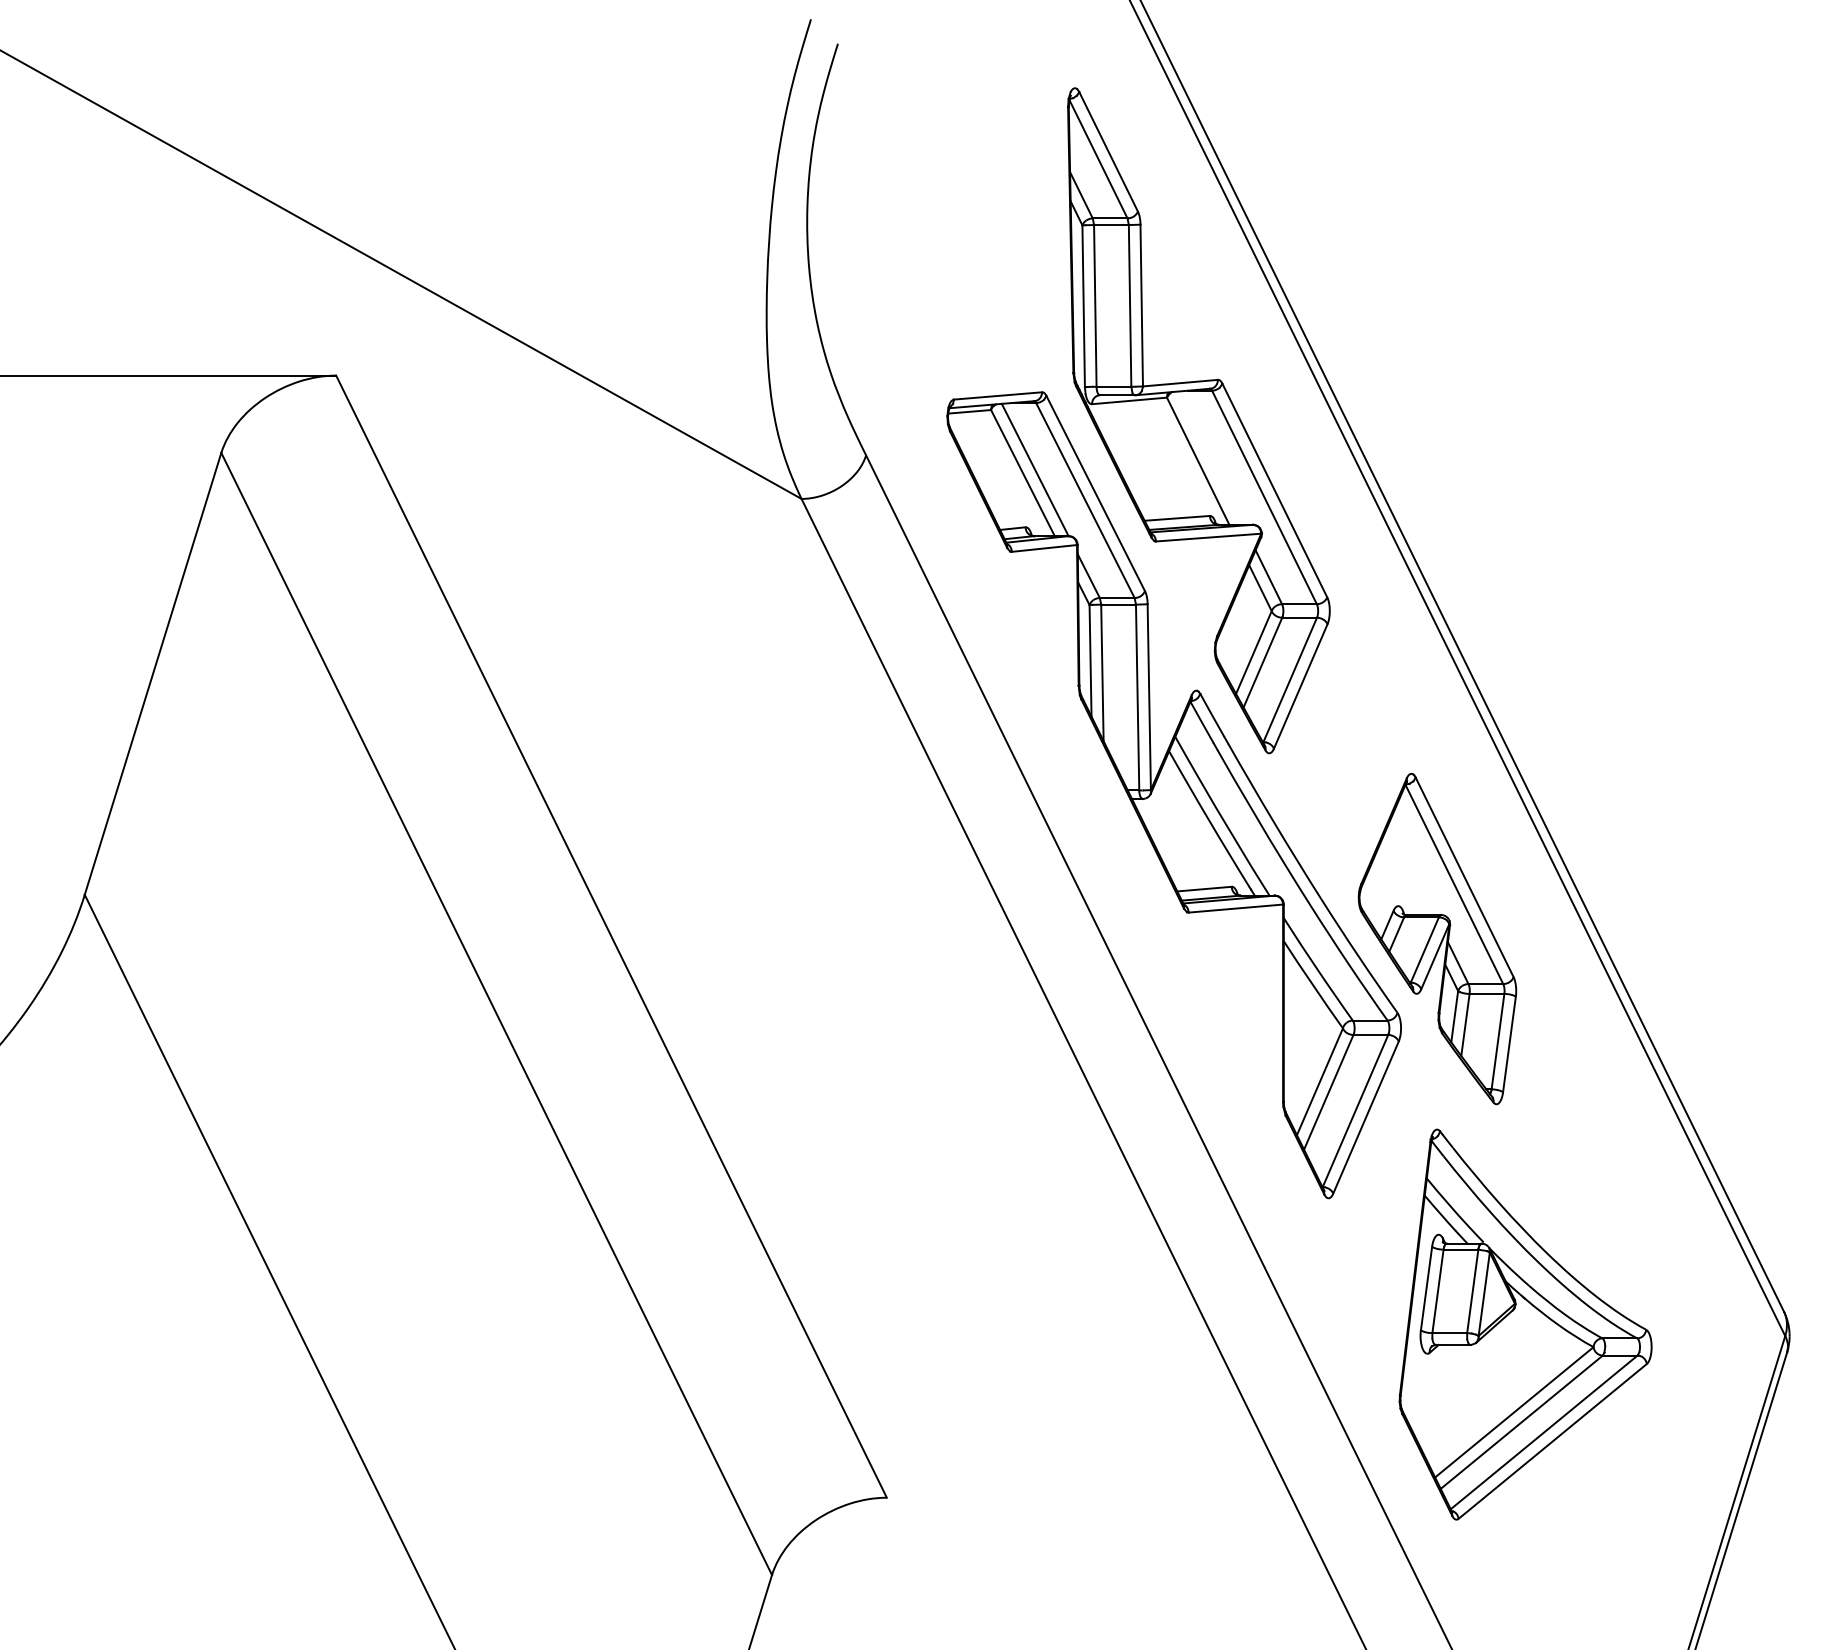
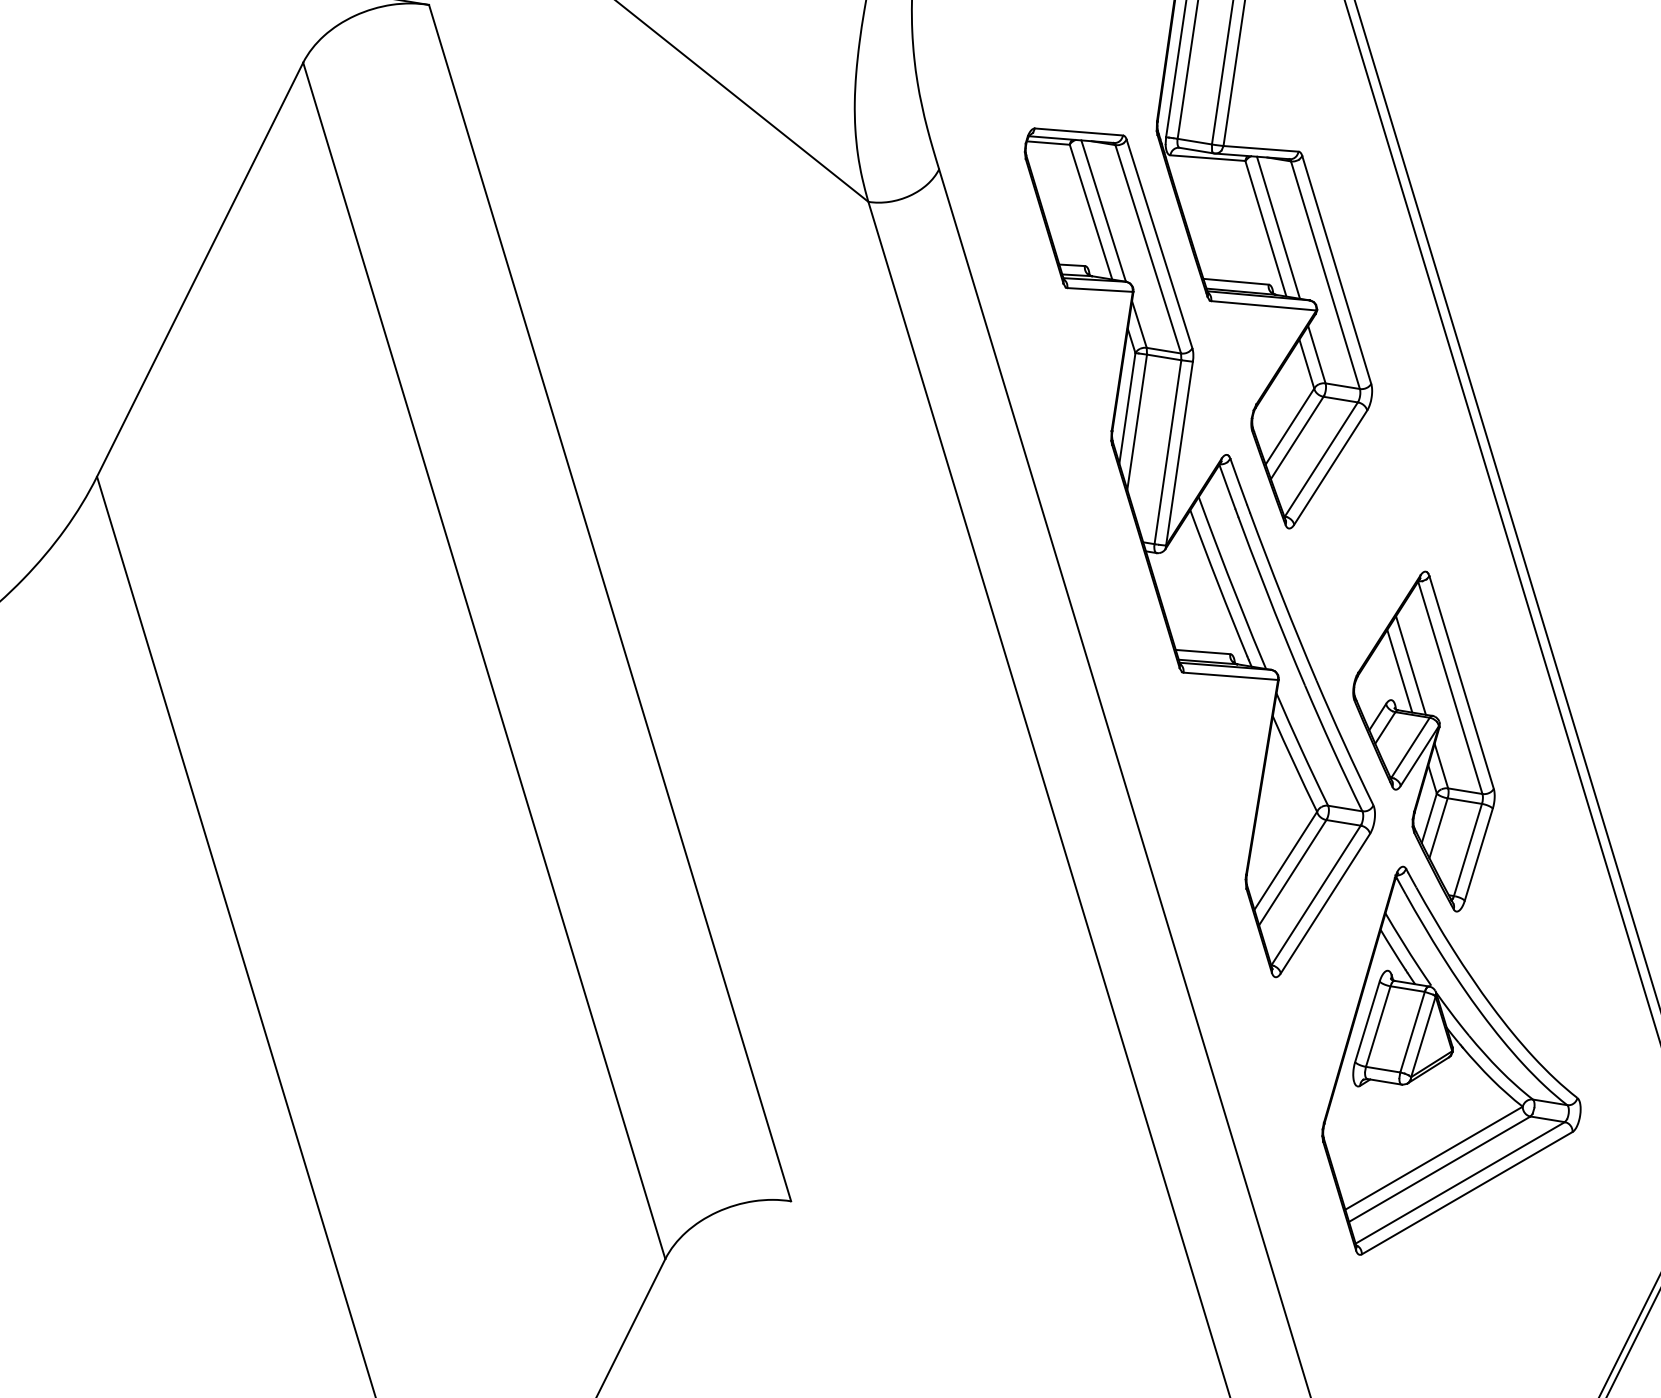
line: (1210, 457) -> (1278, 227), added
line: (1411, 868) -> (1410, 665), added
line: (1401, 876) -> (1399, 671), added
part: (1525, 1324) -> (1459, 1073), moved

